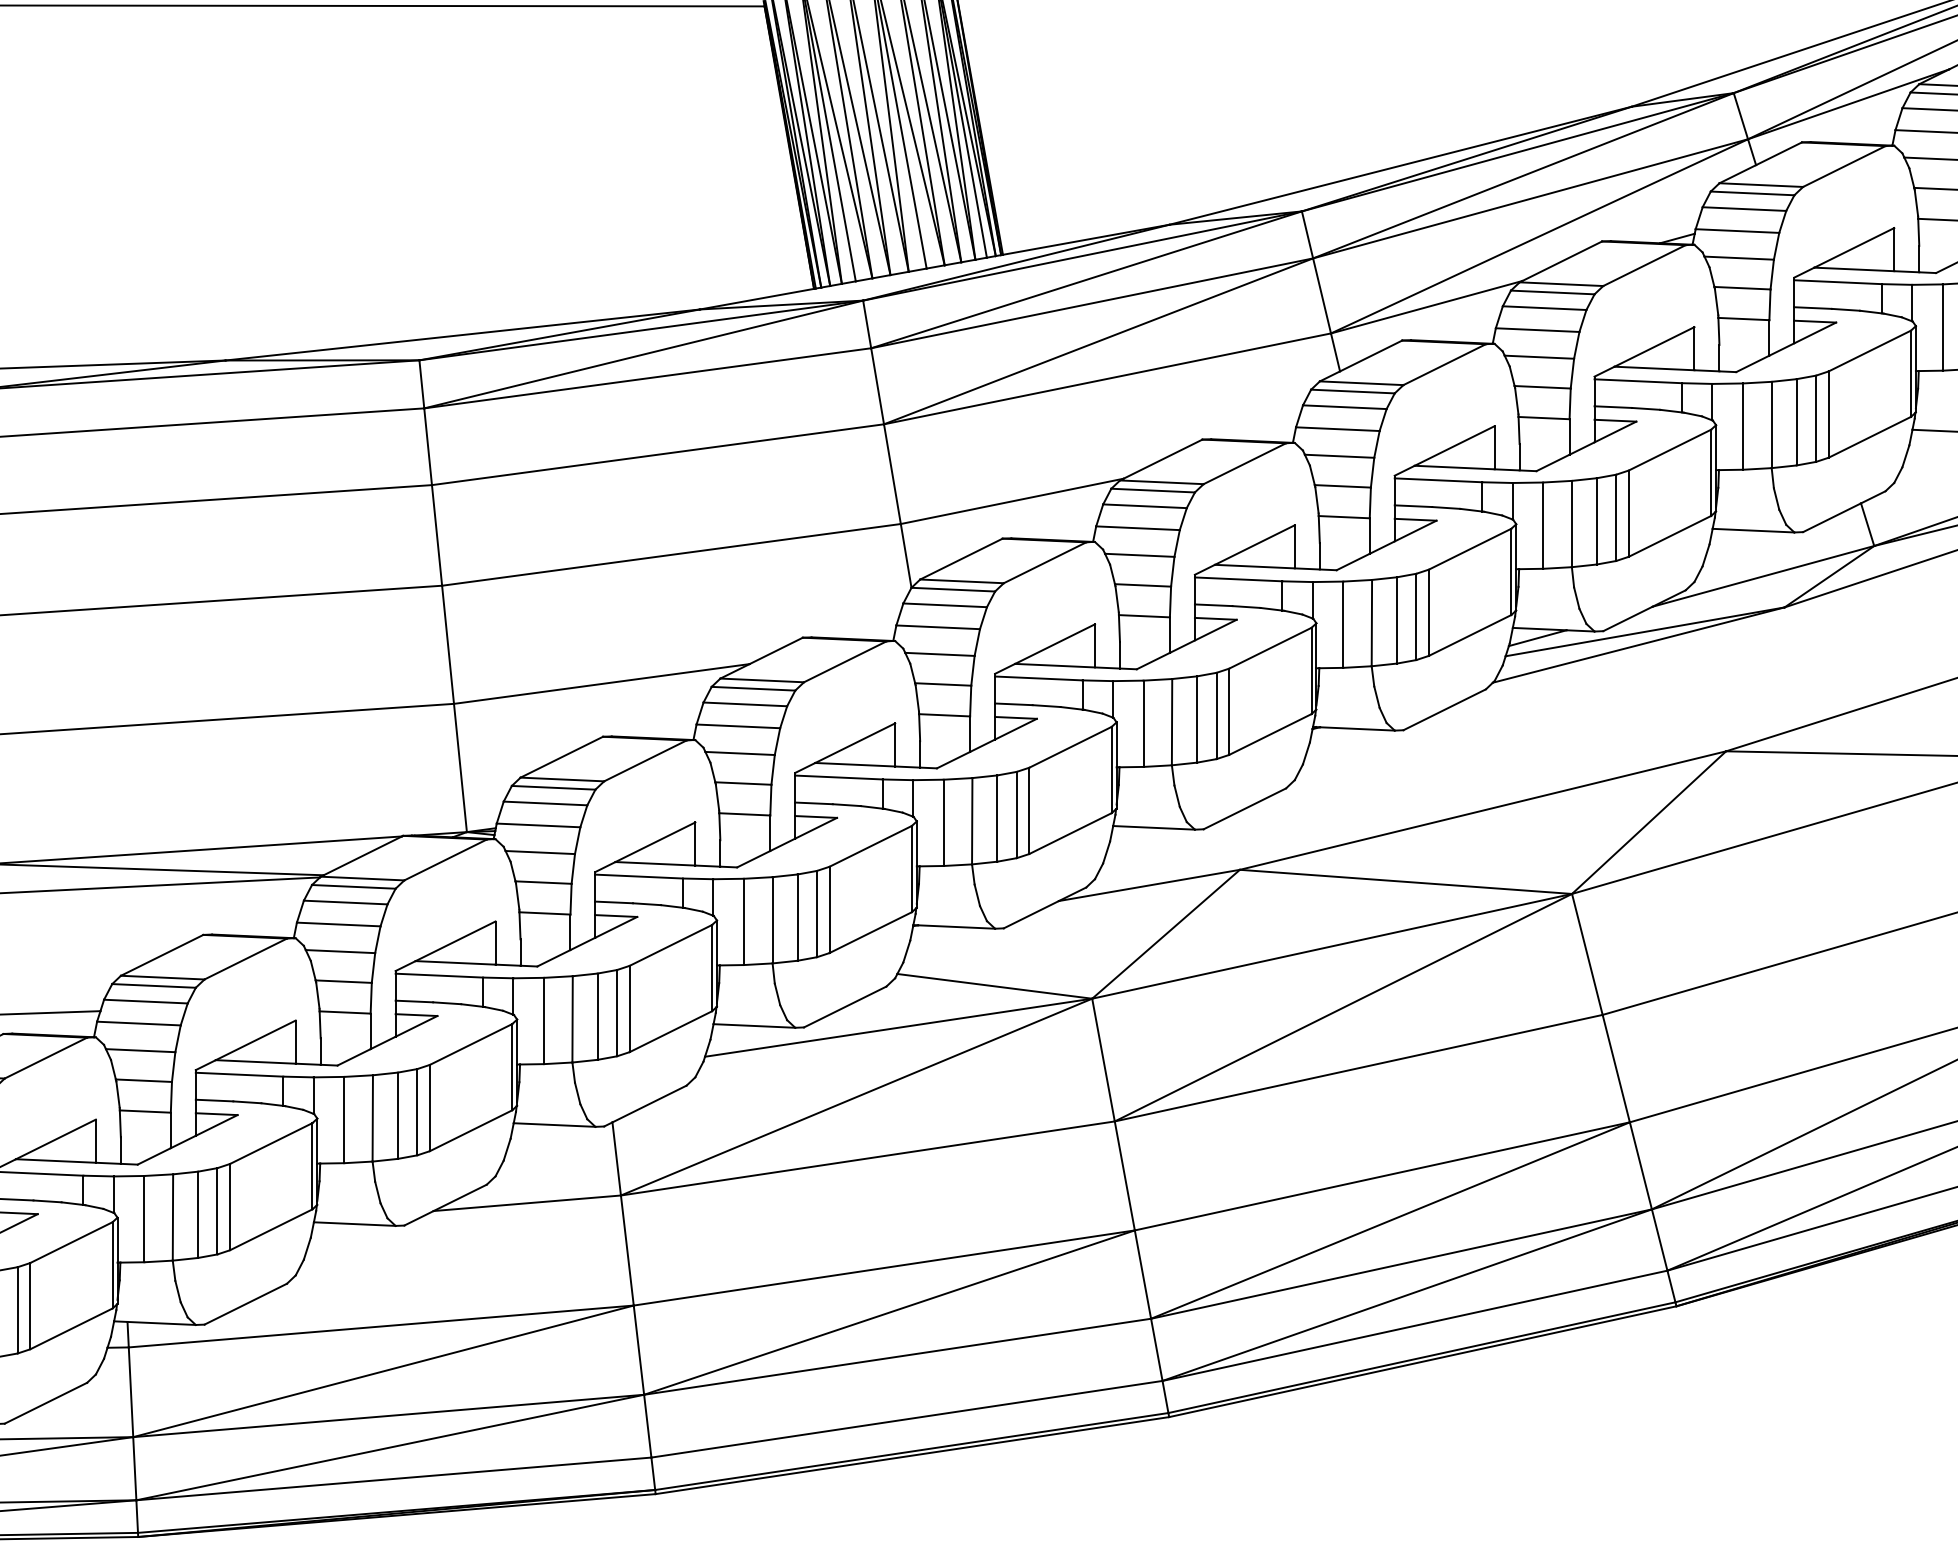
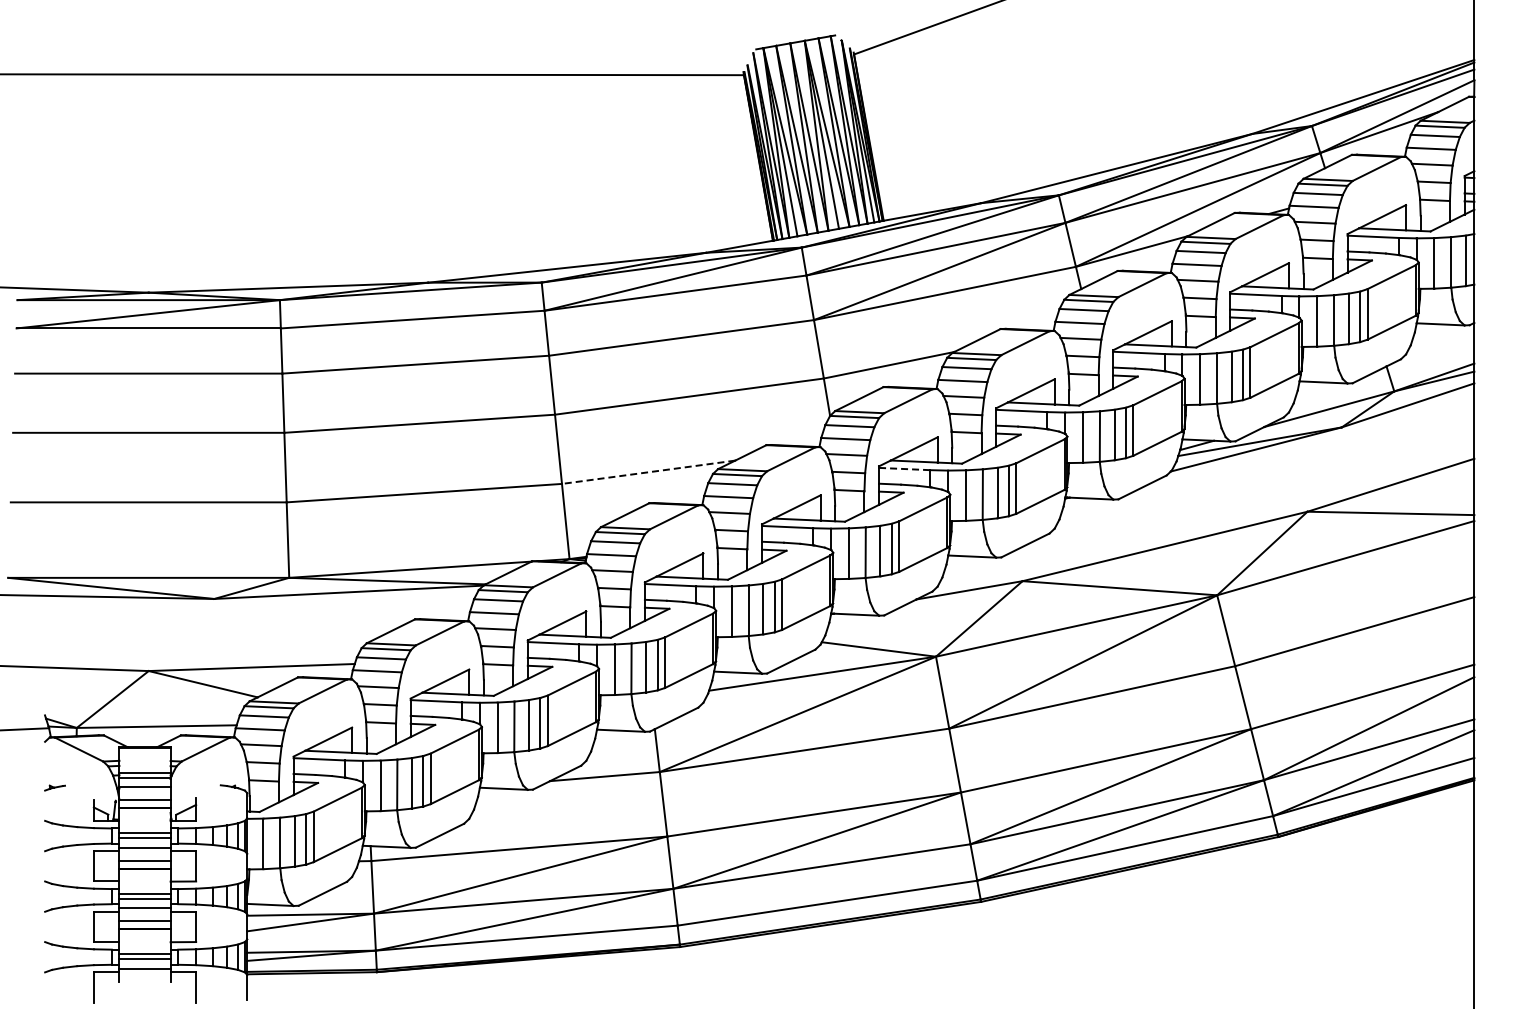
line: (1038, 679) -> (904, 469), solid -> dashed
line: (601, 684) -> (648, 472), solid -> dashed

